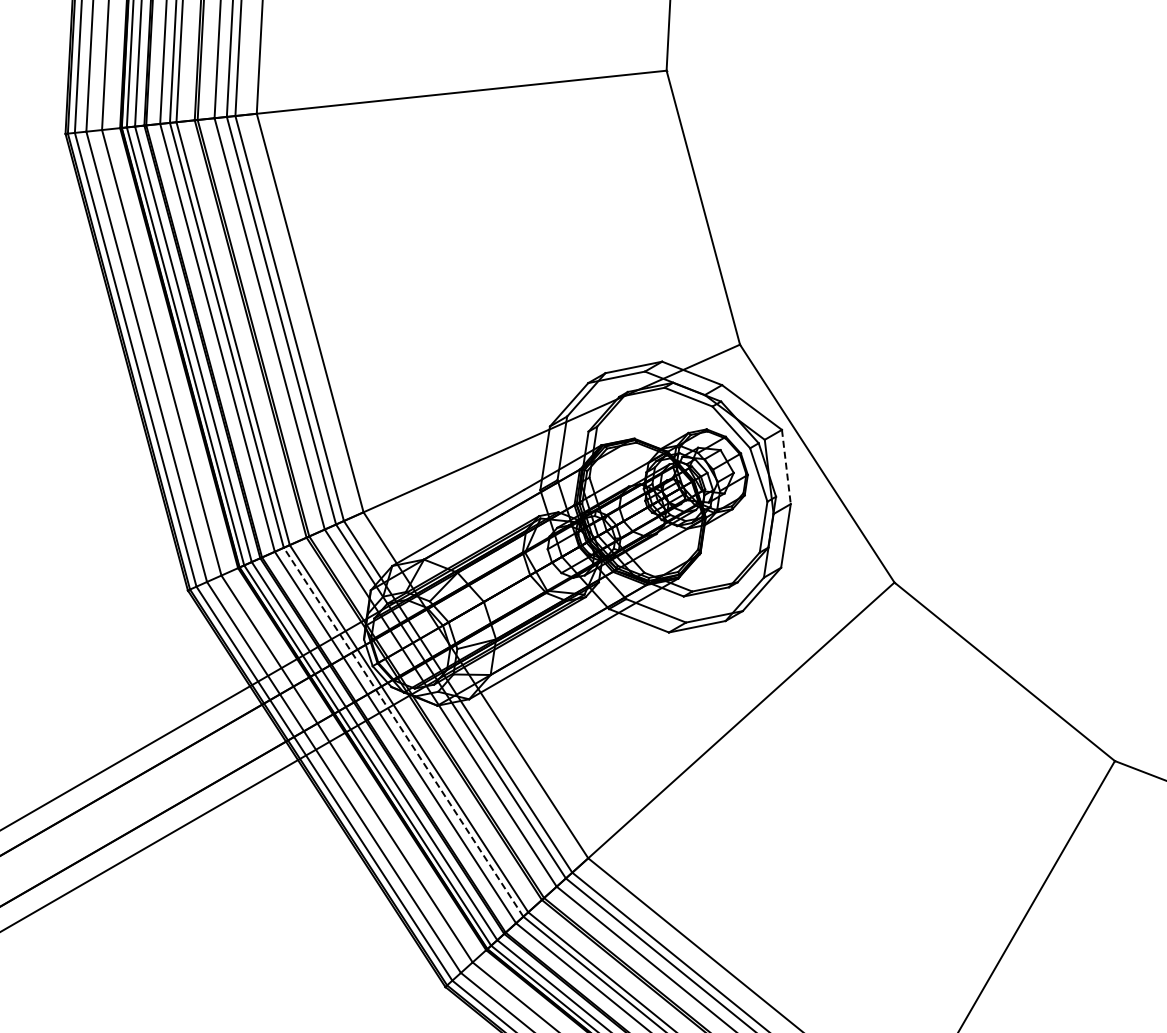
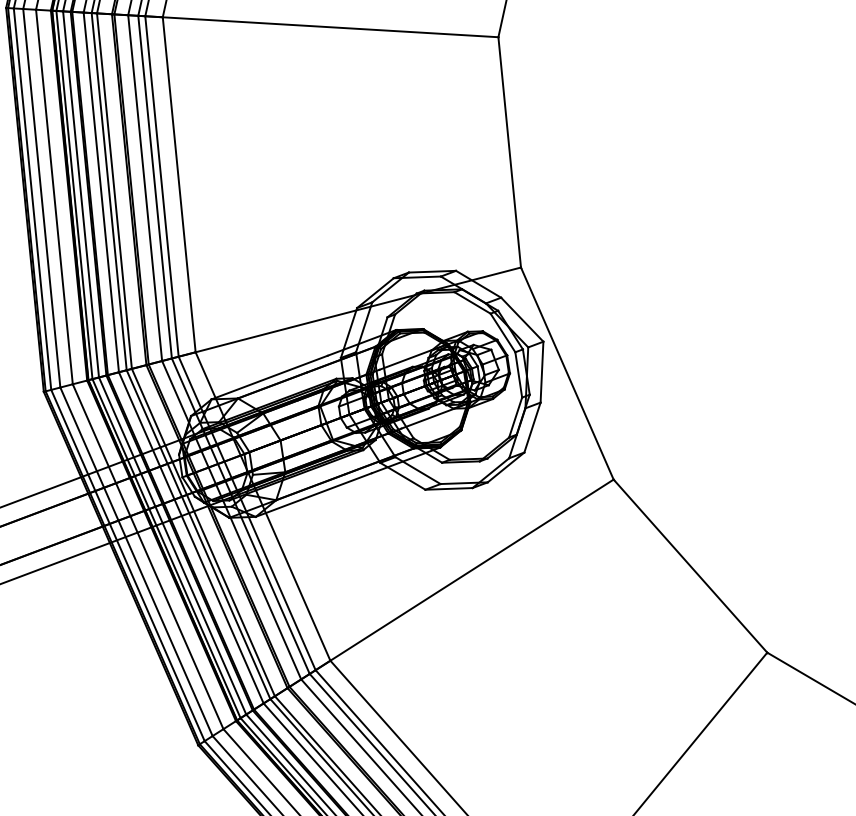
line: (786, 467) -> (542, 372), dashed -> solid
line: (403, 732) -> (198, 534), dashed -> solid

